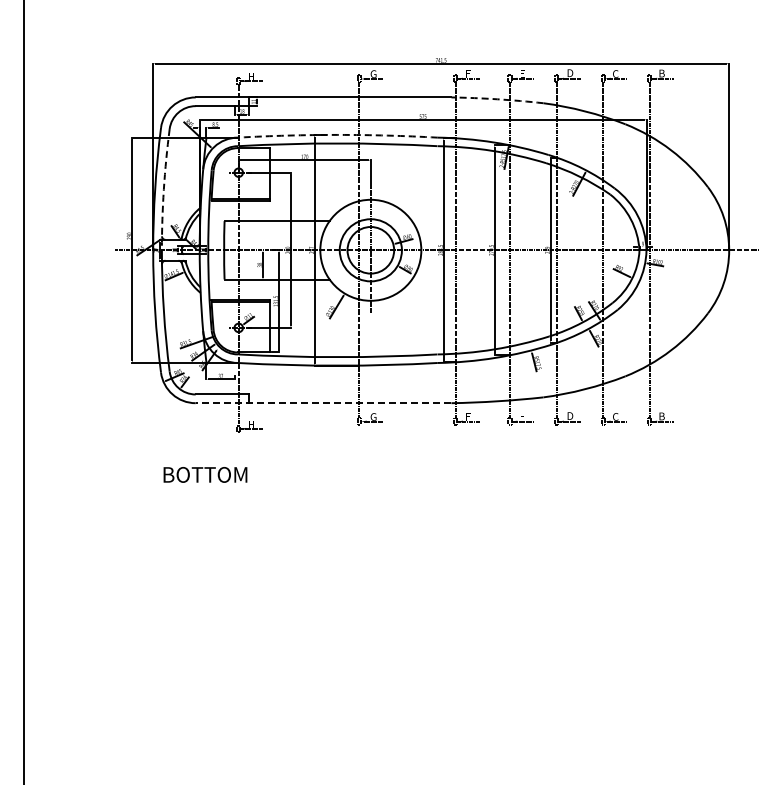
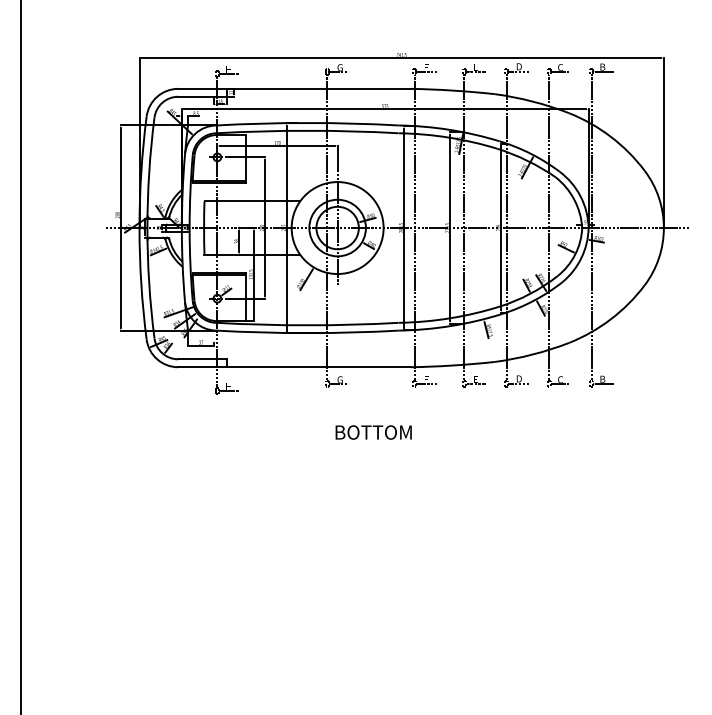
arc: (497, 99) -> (452, 90), dashed -> solid
arc: (337, 134) -> (307, 122), dashed -> solid
arc: (163, 189) -> (148, 172), dashed -> solid
line: (323, 403) -> (294, 367), dashed -> solid
text: (205, 474) -> (373, 432), moved

